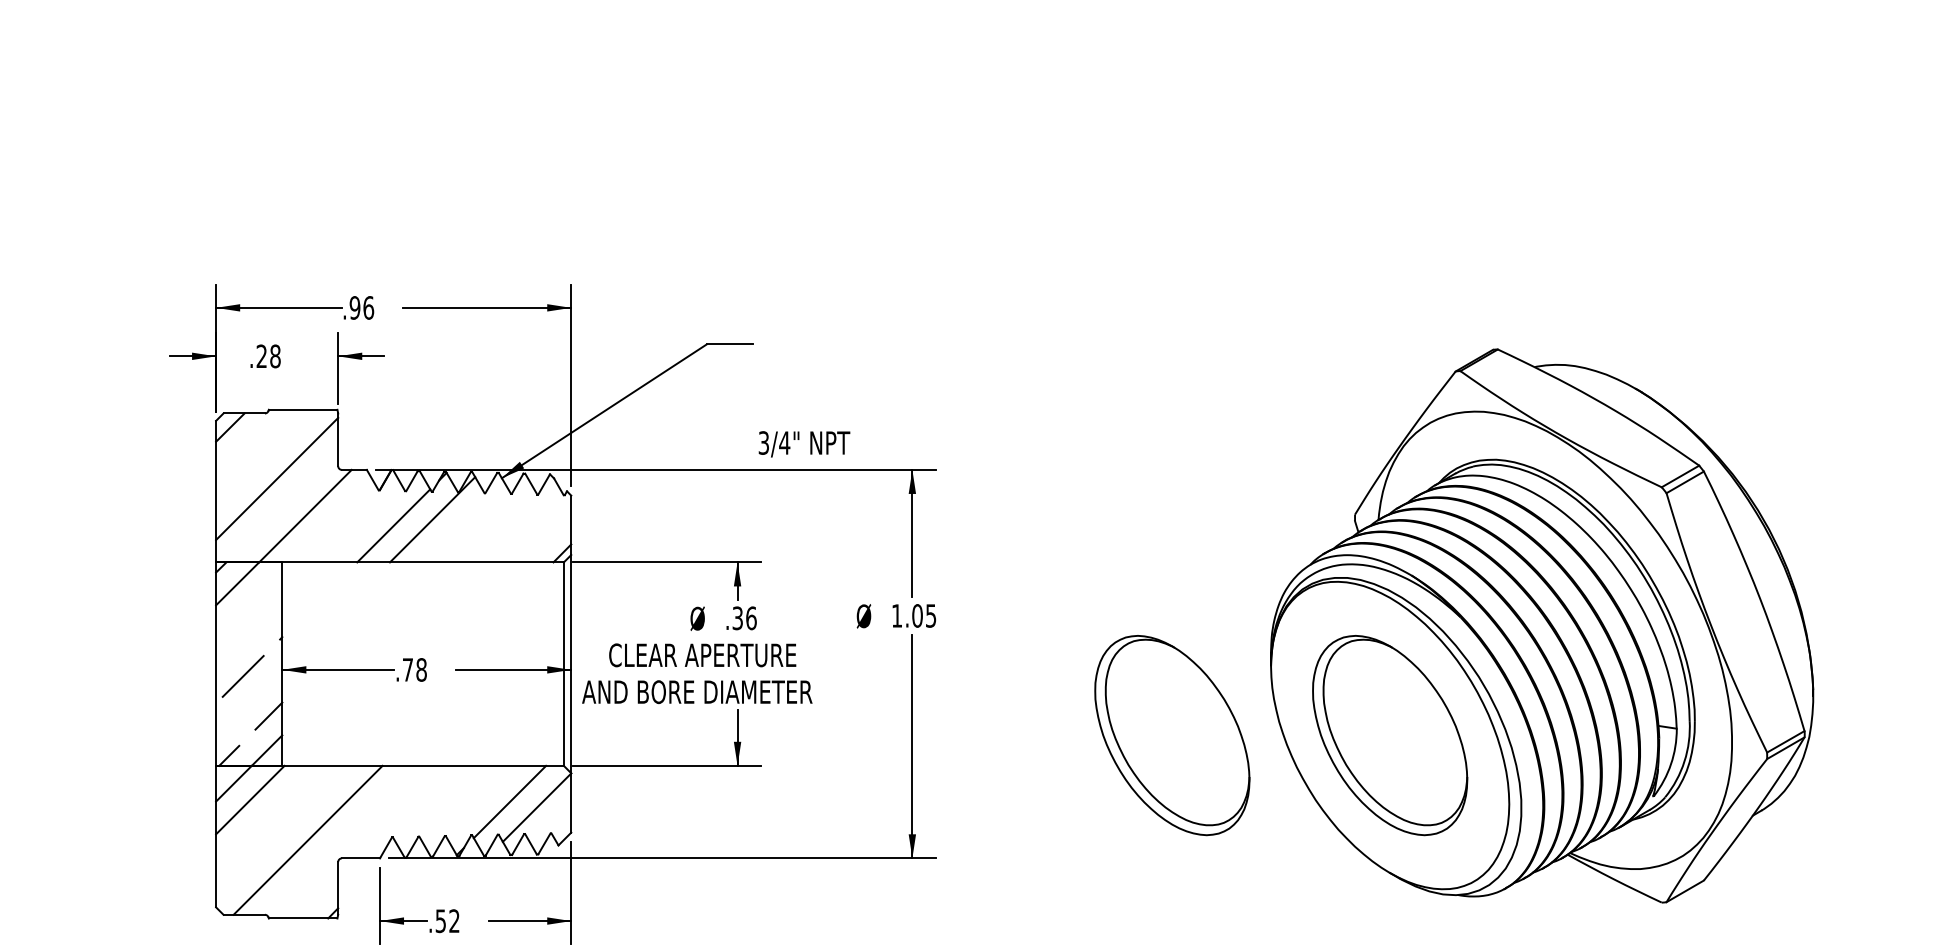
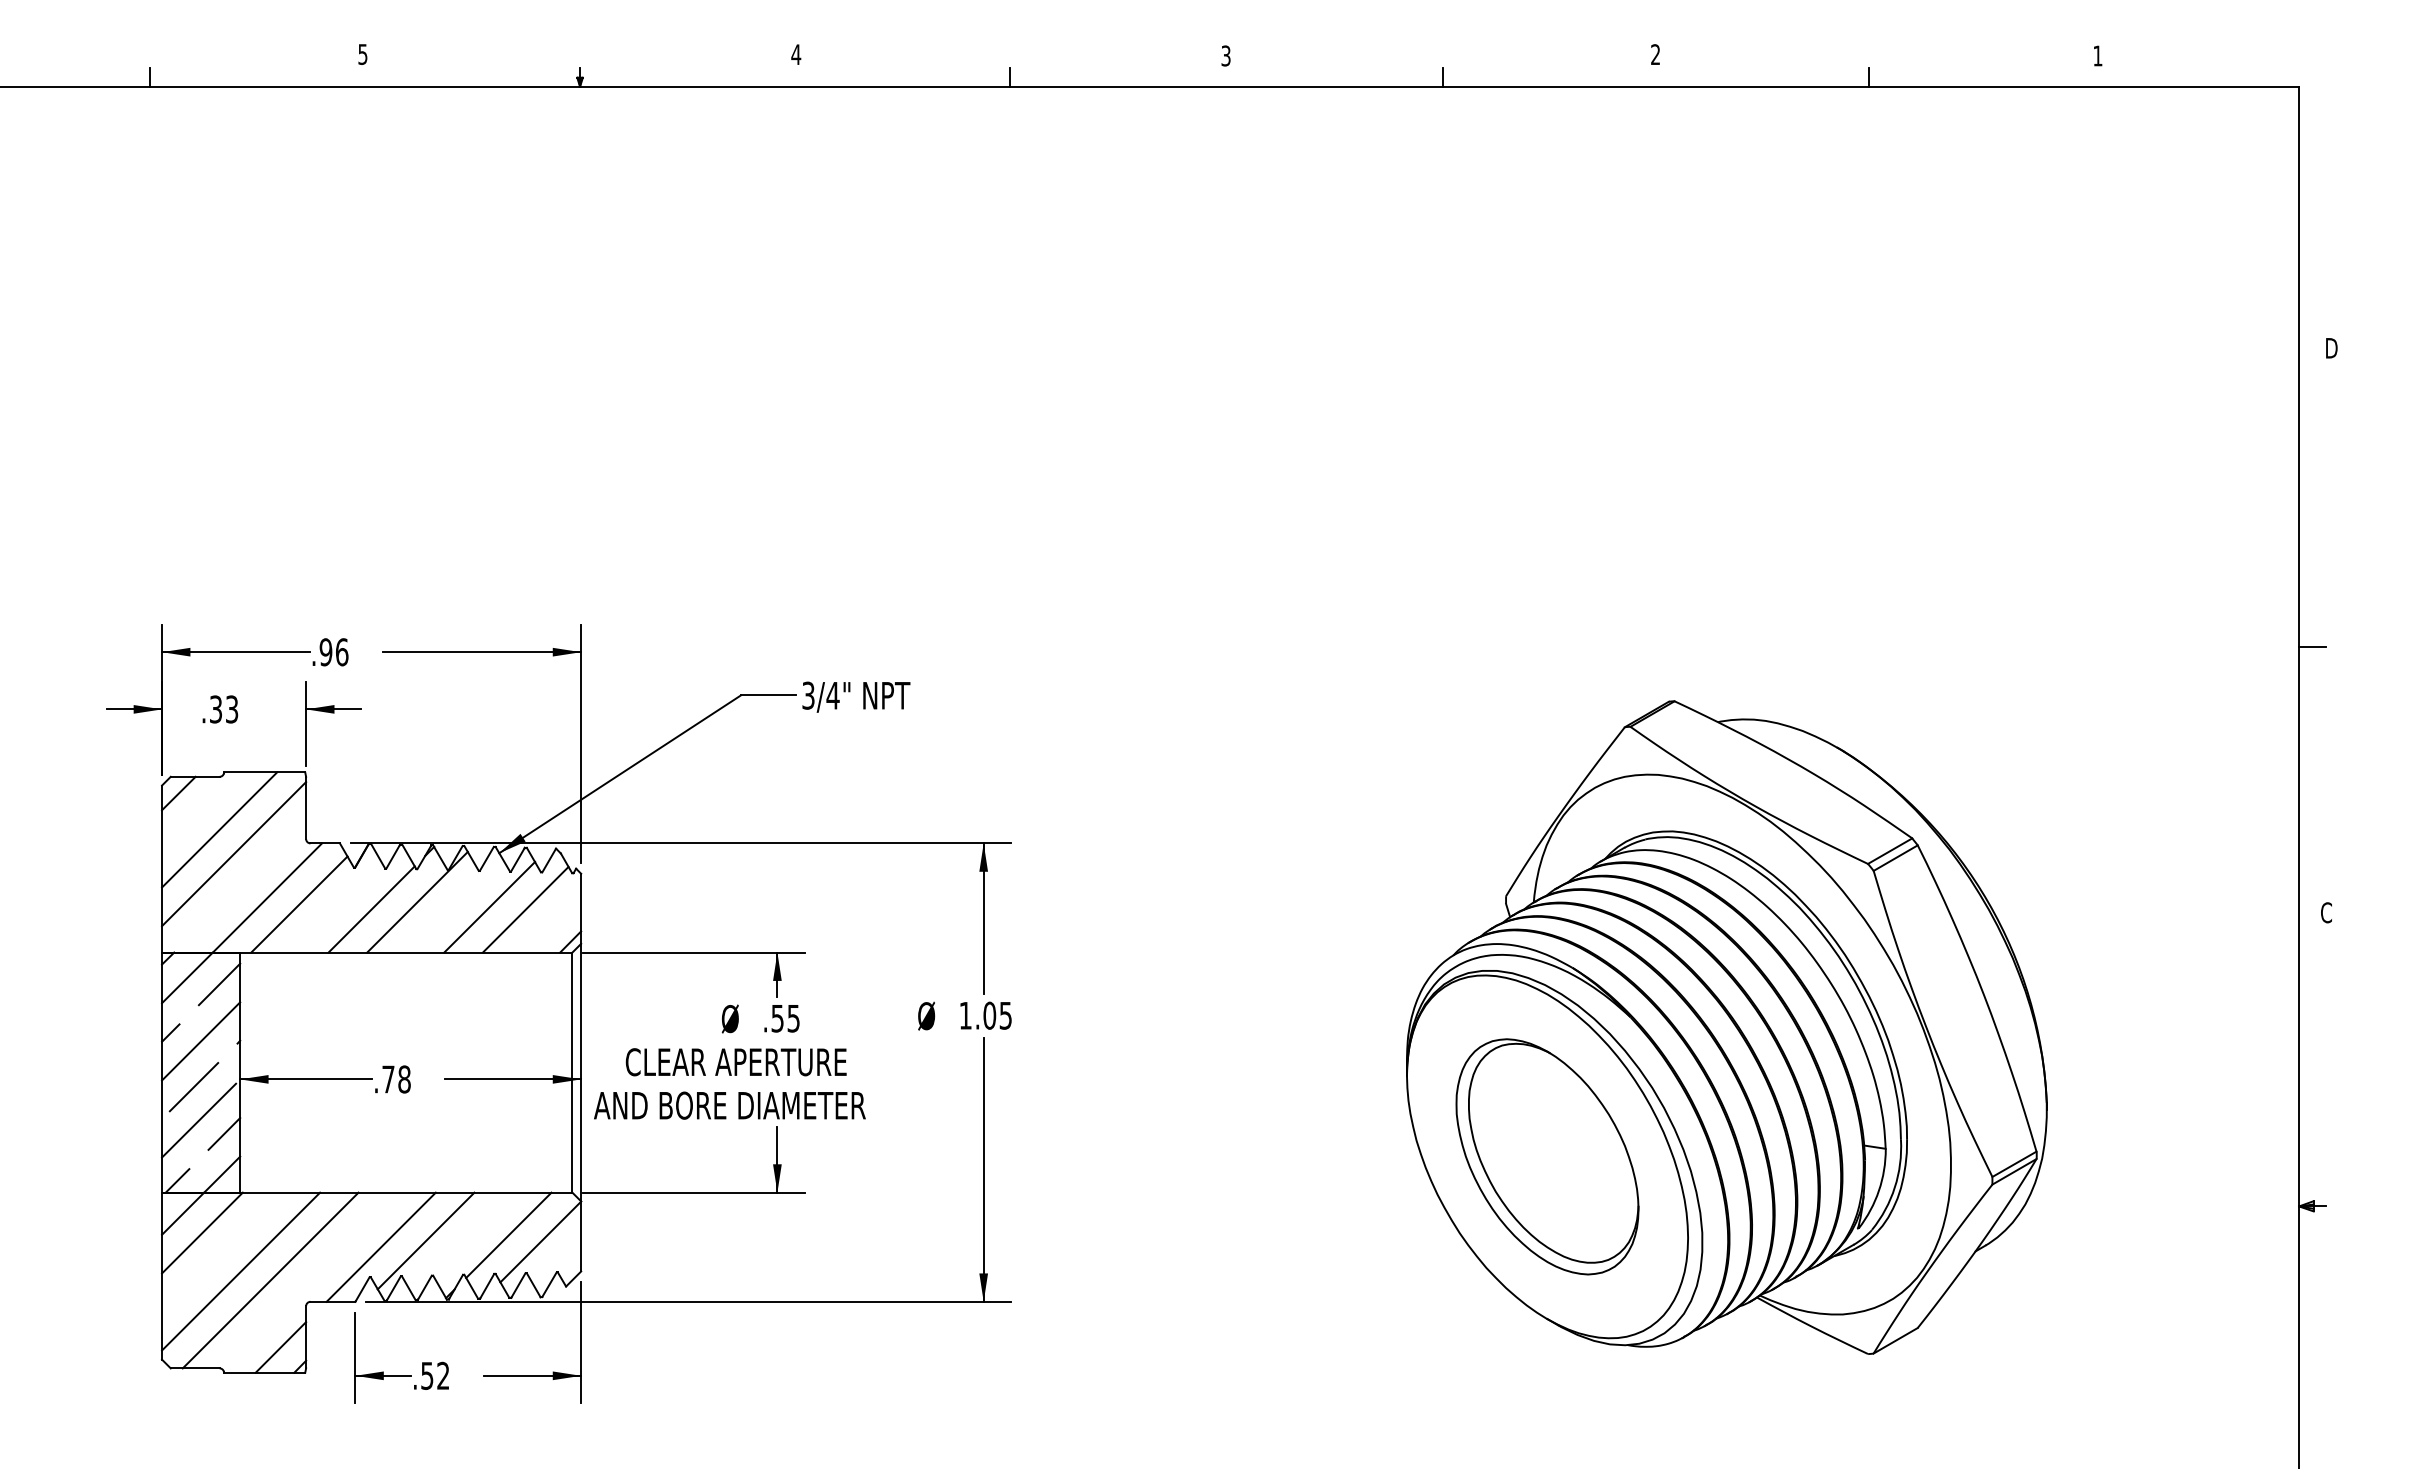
text: (269, 356) -> (224, 709), .28 -> .33
text: (804, 443) -> (856, 696), moved
line: (264, 458) -> (219, 829), added
line: (332, 521) -> (299, 904), added
line: (493, 523) -> (489, 906), added
line: (524, 525) -> (525, 909), added
line: (264, 589) -> (219, 984), added
text: (745, 618) -> (786, 1018), .36 -> .55
line: (223, 630) -> (170, 1032), added
line: (249, 637) -> (201, 1041), added
line: (247, 704) -> (199, 1120), added
part: (1172, 735) -> (1290, 1156), removed
line: (439, 806) -> (425, 1240), added
line: (401, 811) -> (380, 1246), added
line: (283, 832) -> (241, 1271), added
line: (316, 897) -> (280, 1347), added

